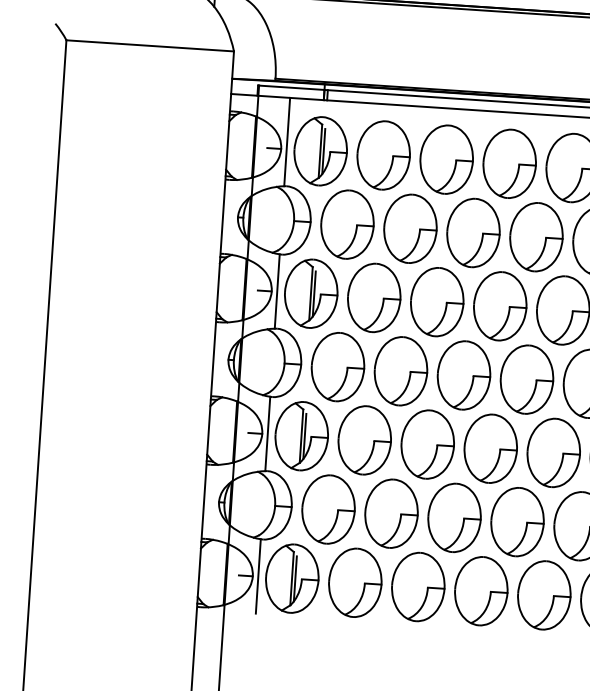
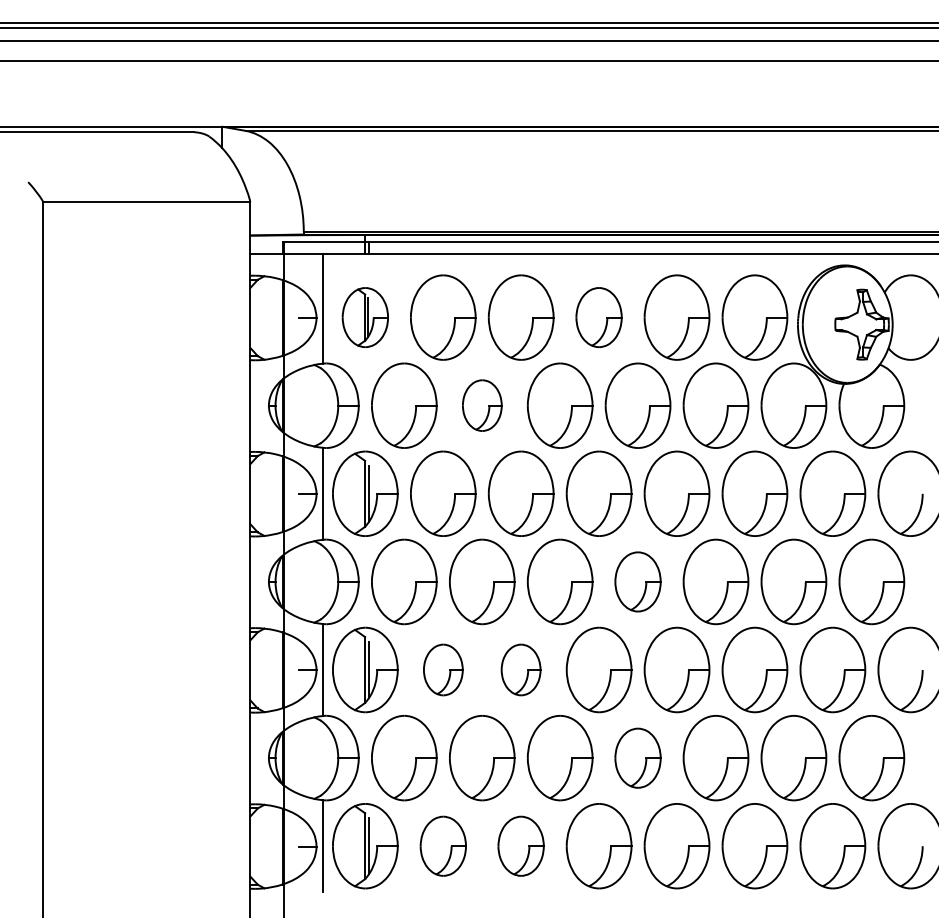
part: (320, 151) -> (365, 317), size x0.7
part: (509, 163) -> (598, 317), size x0.7
part: (410, 228) -> (482, 405), size x0.6
part: (526, 379) -> (637, 581), size x0.7
part: (364, 440) -> (443, 669), size x0.6
part: (427, 444) -> (520, 669), size x0.6
part: (517, 522) -> (637, 758), size x0.7
part: (355, 583) -> (443, 846), size x0.7
part: (417, 587) -> (520, 846), size x0.7

